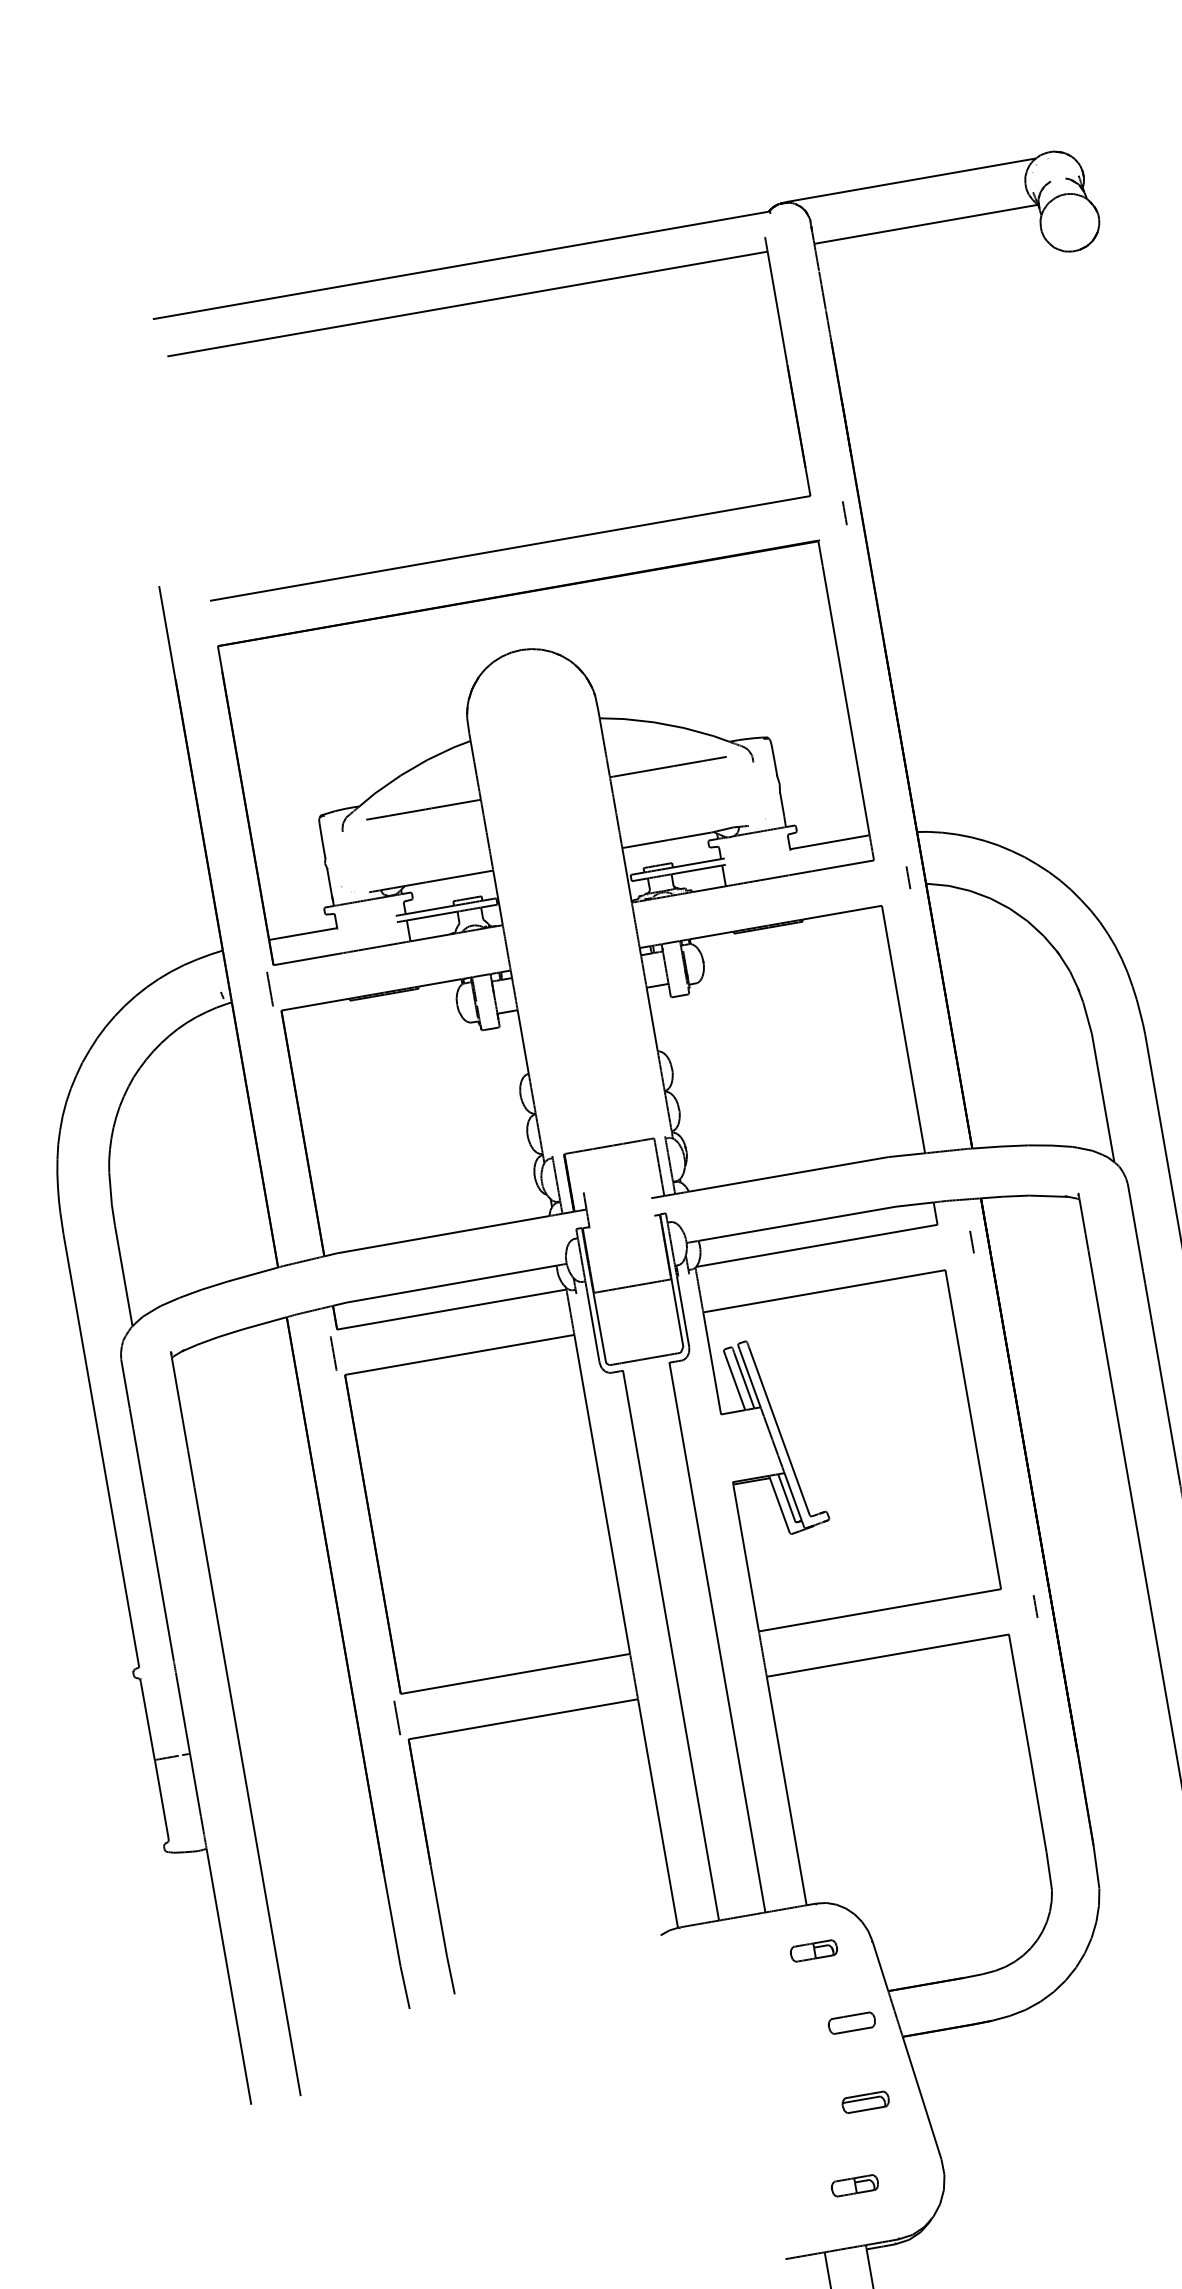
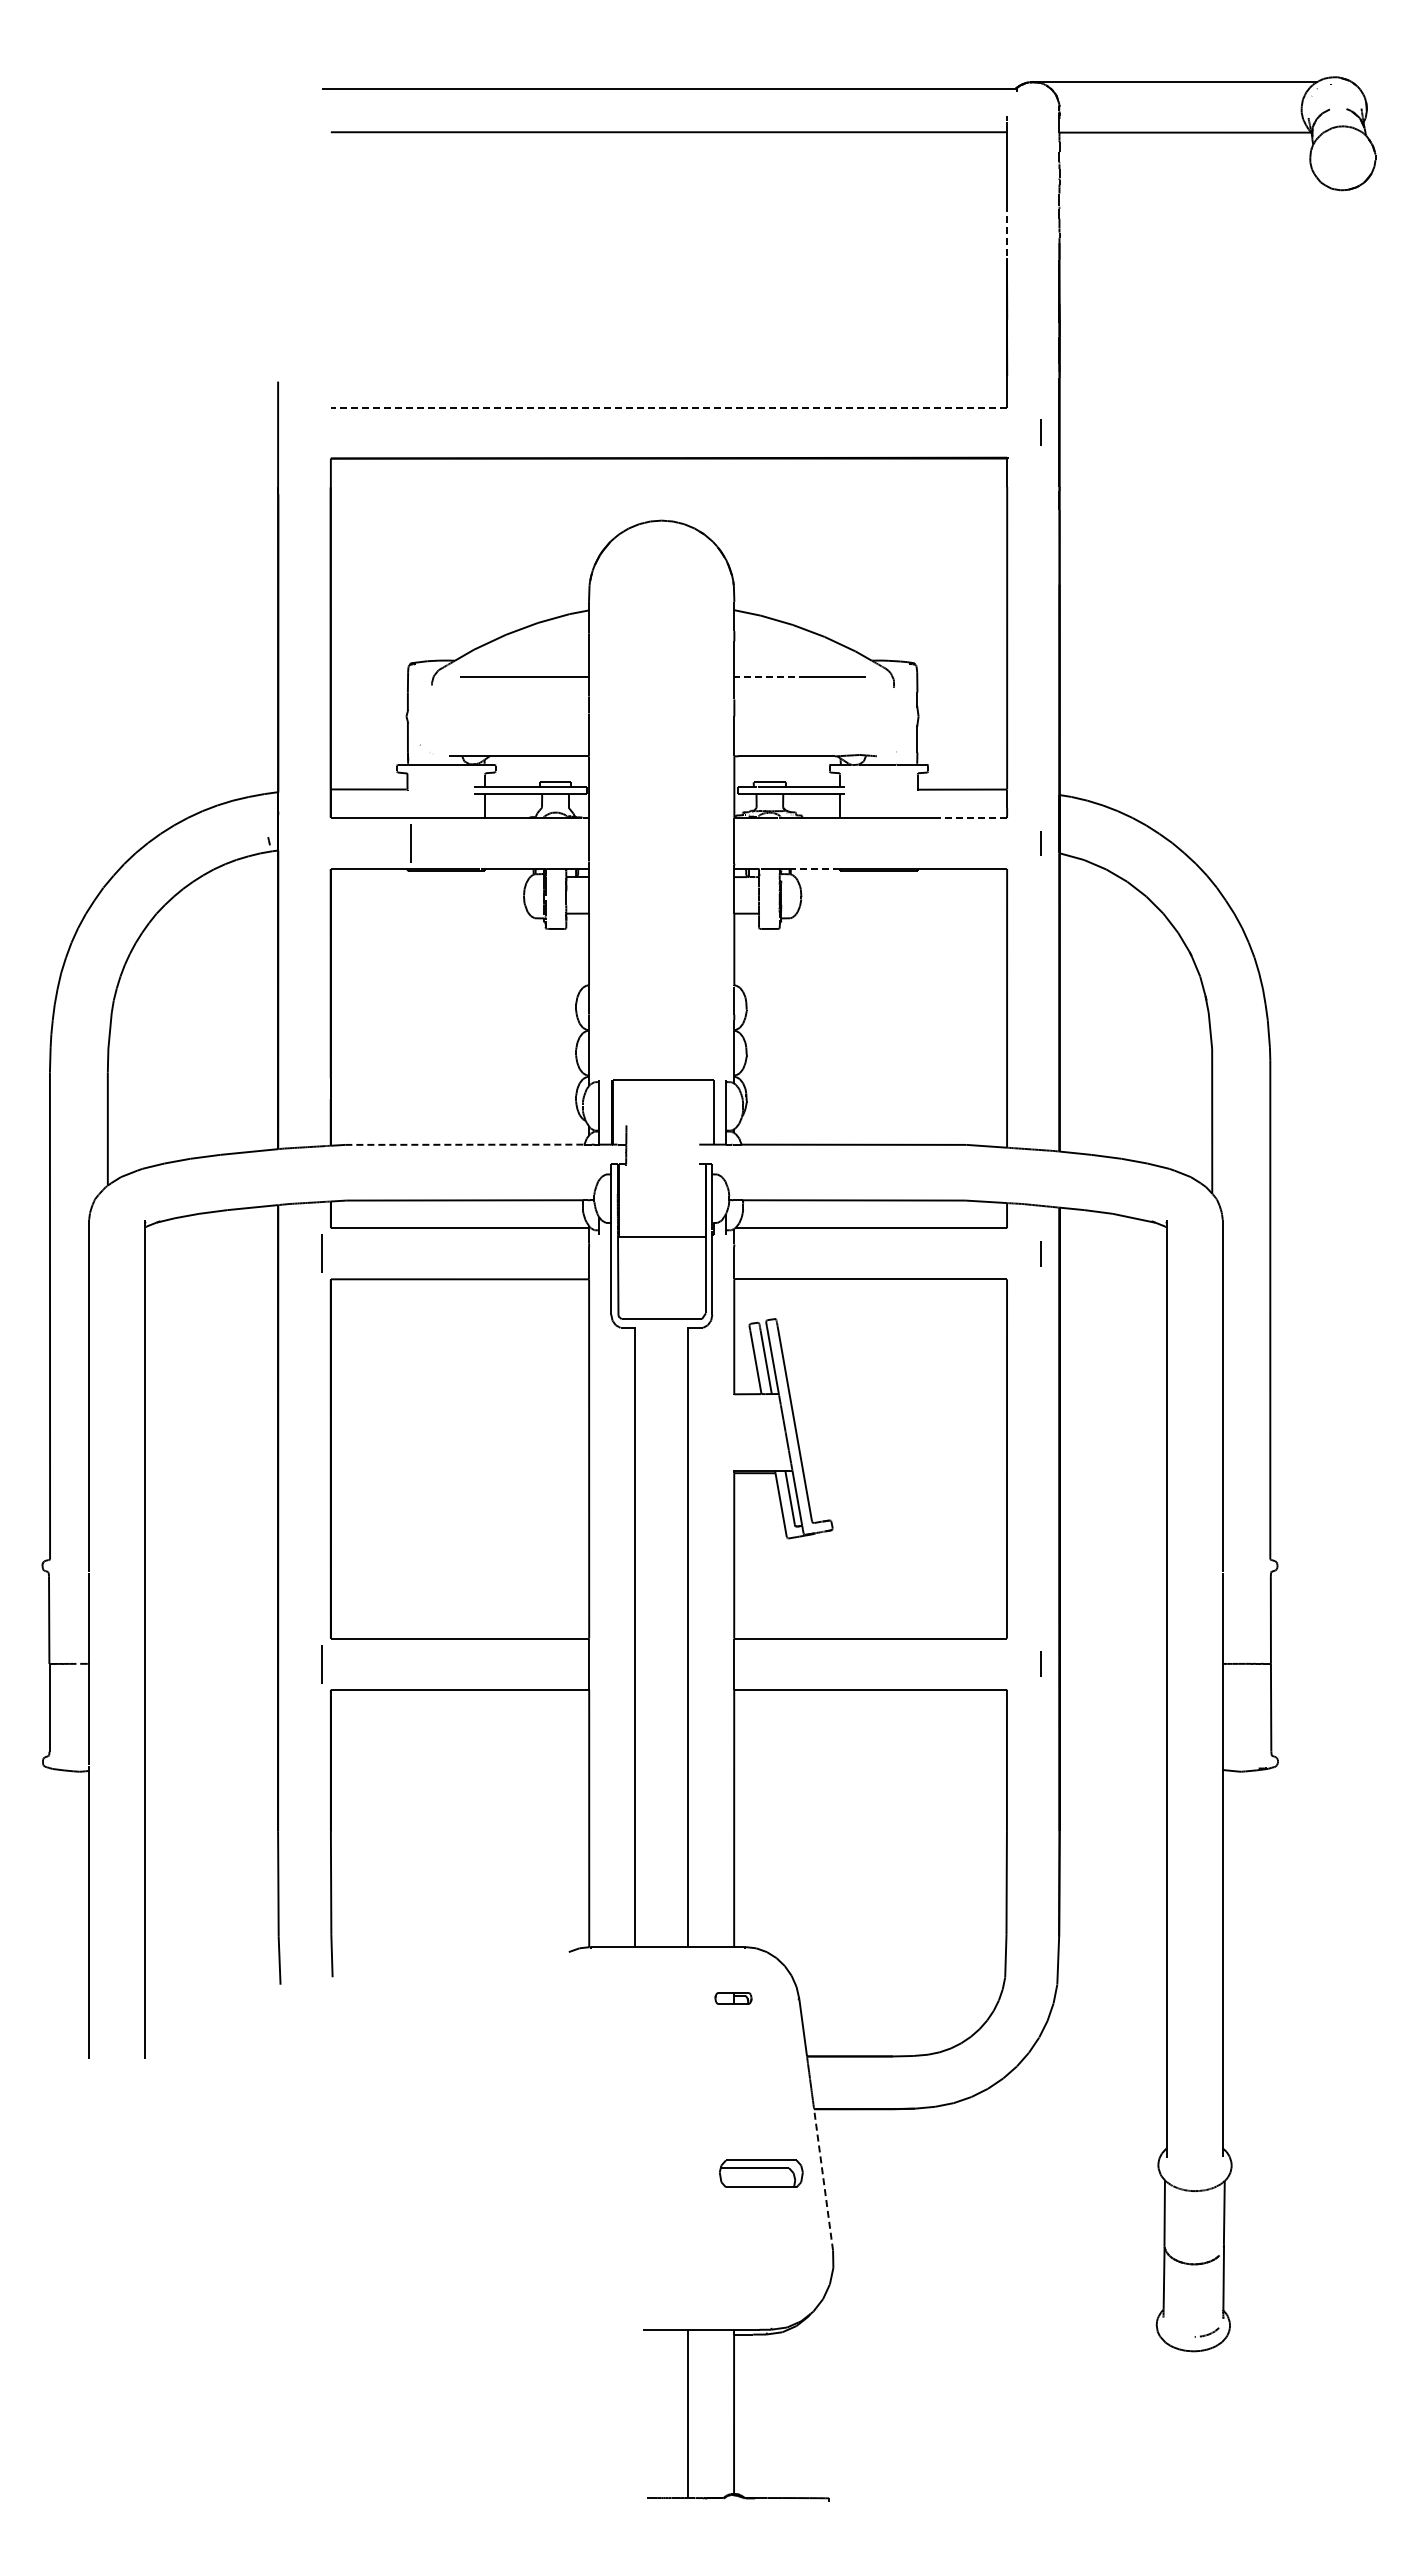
line: (782, 339) -> (1006, 231), solid -> dashed
line: (509, 548) -> (668, 407), solid -> dashed
line: (643, 771) -> (772, 676), solid -> dashed
line: (843, 865) -> (972, 817), solid -> dashed
line: (711, 935) -> (815, 868), solid -> dashed
line: (269, 989) -> (410, 843), moved
line: (442, 1234) -> (464, 1144), solid -> dashed
part: (814, 1951) -> (733, 1998), size x0.7
part: (851, 2023) -> (760, 2084), removed
line: (921, 2097) -> (823, 2179), solid -> dashed
part: (865, 2102) -> (760, 2173), size x1.6
part: (854, 2185) -> (733, 2262), removed

